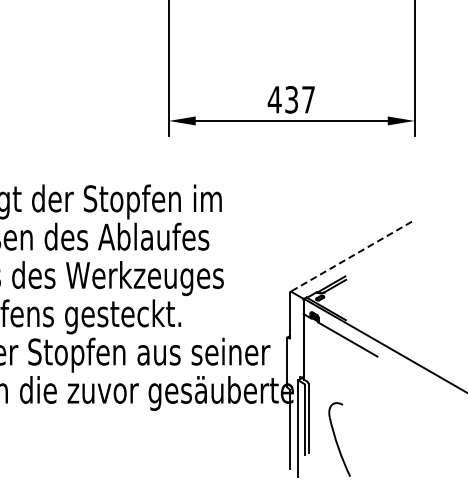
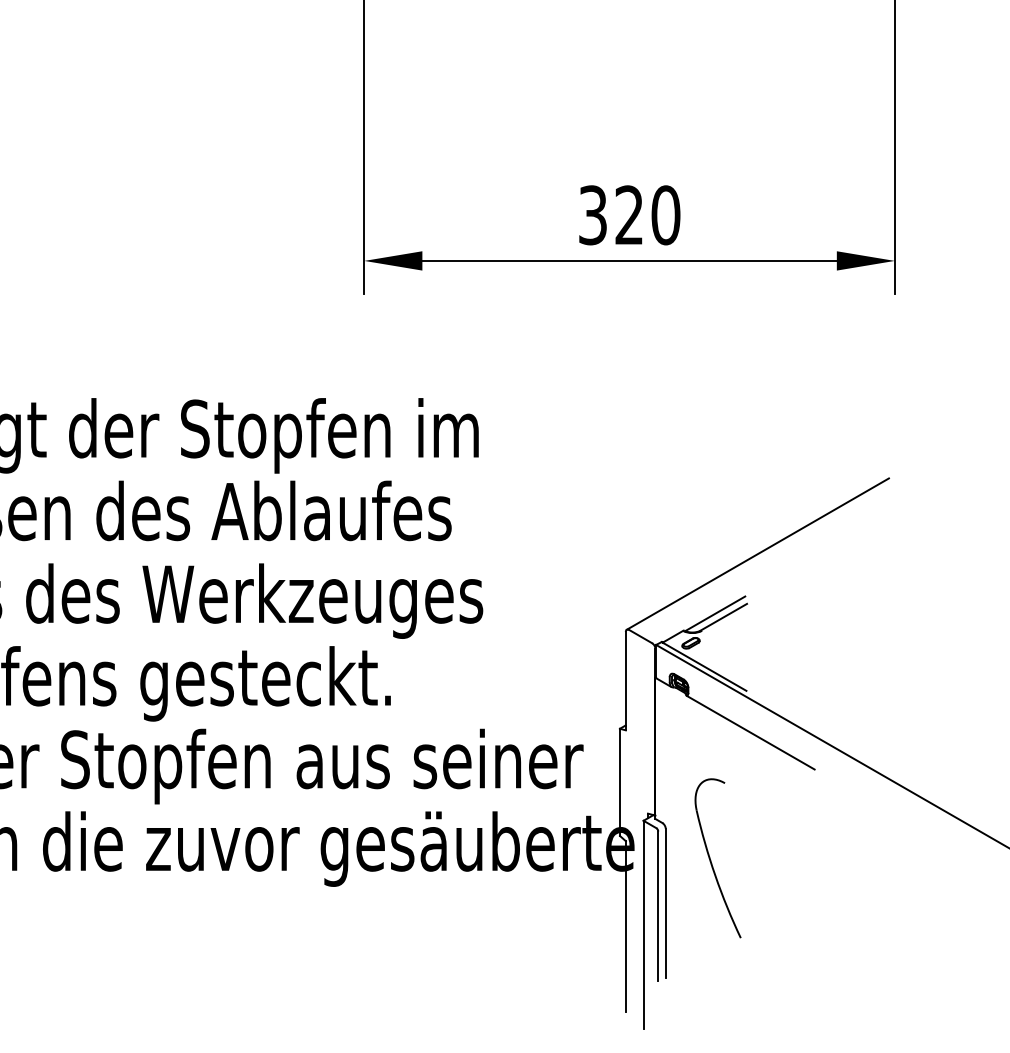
text: (291, 99) -> (629, 214), 437 -> 320
line: (350, 257) -> (756, 555), dashed -> solid
part: (339, 439) -> (717, 857), moved

